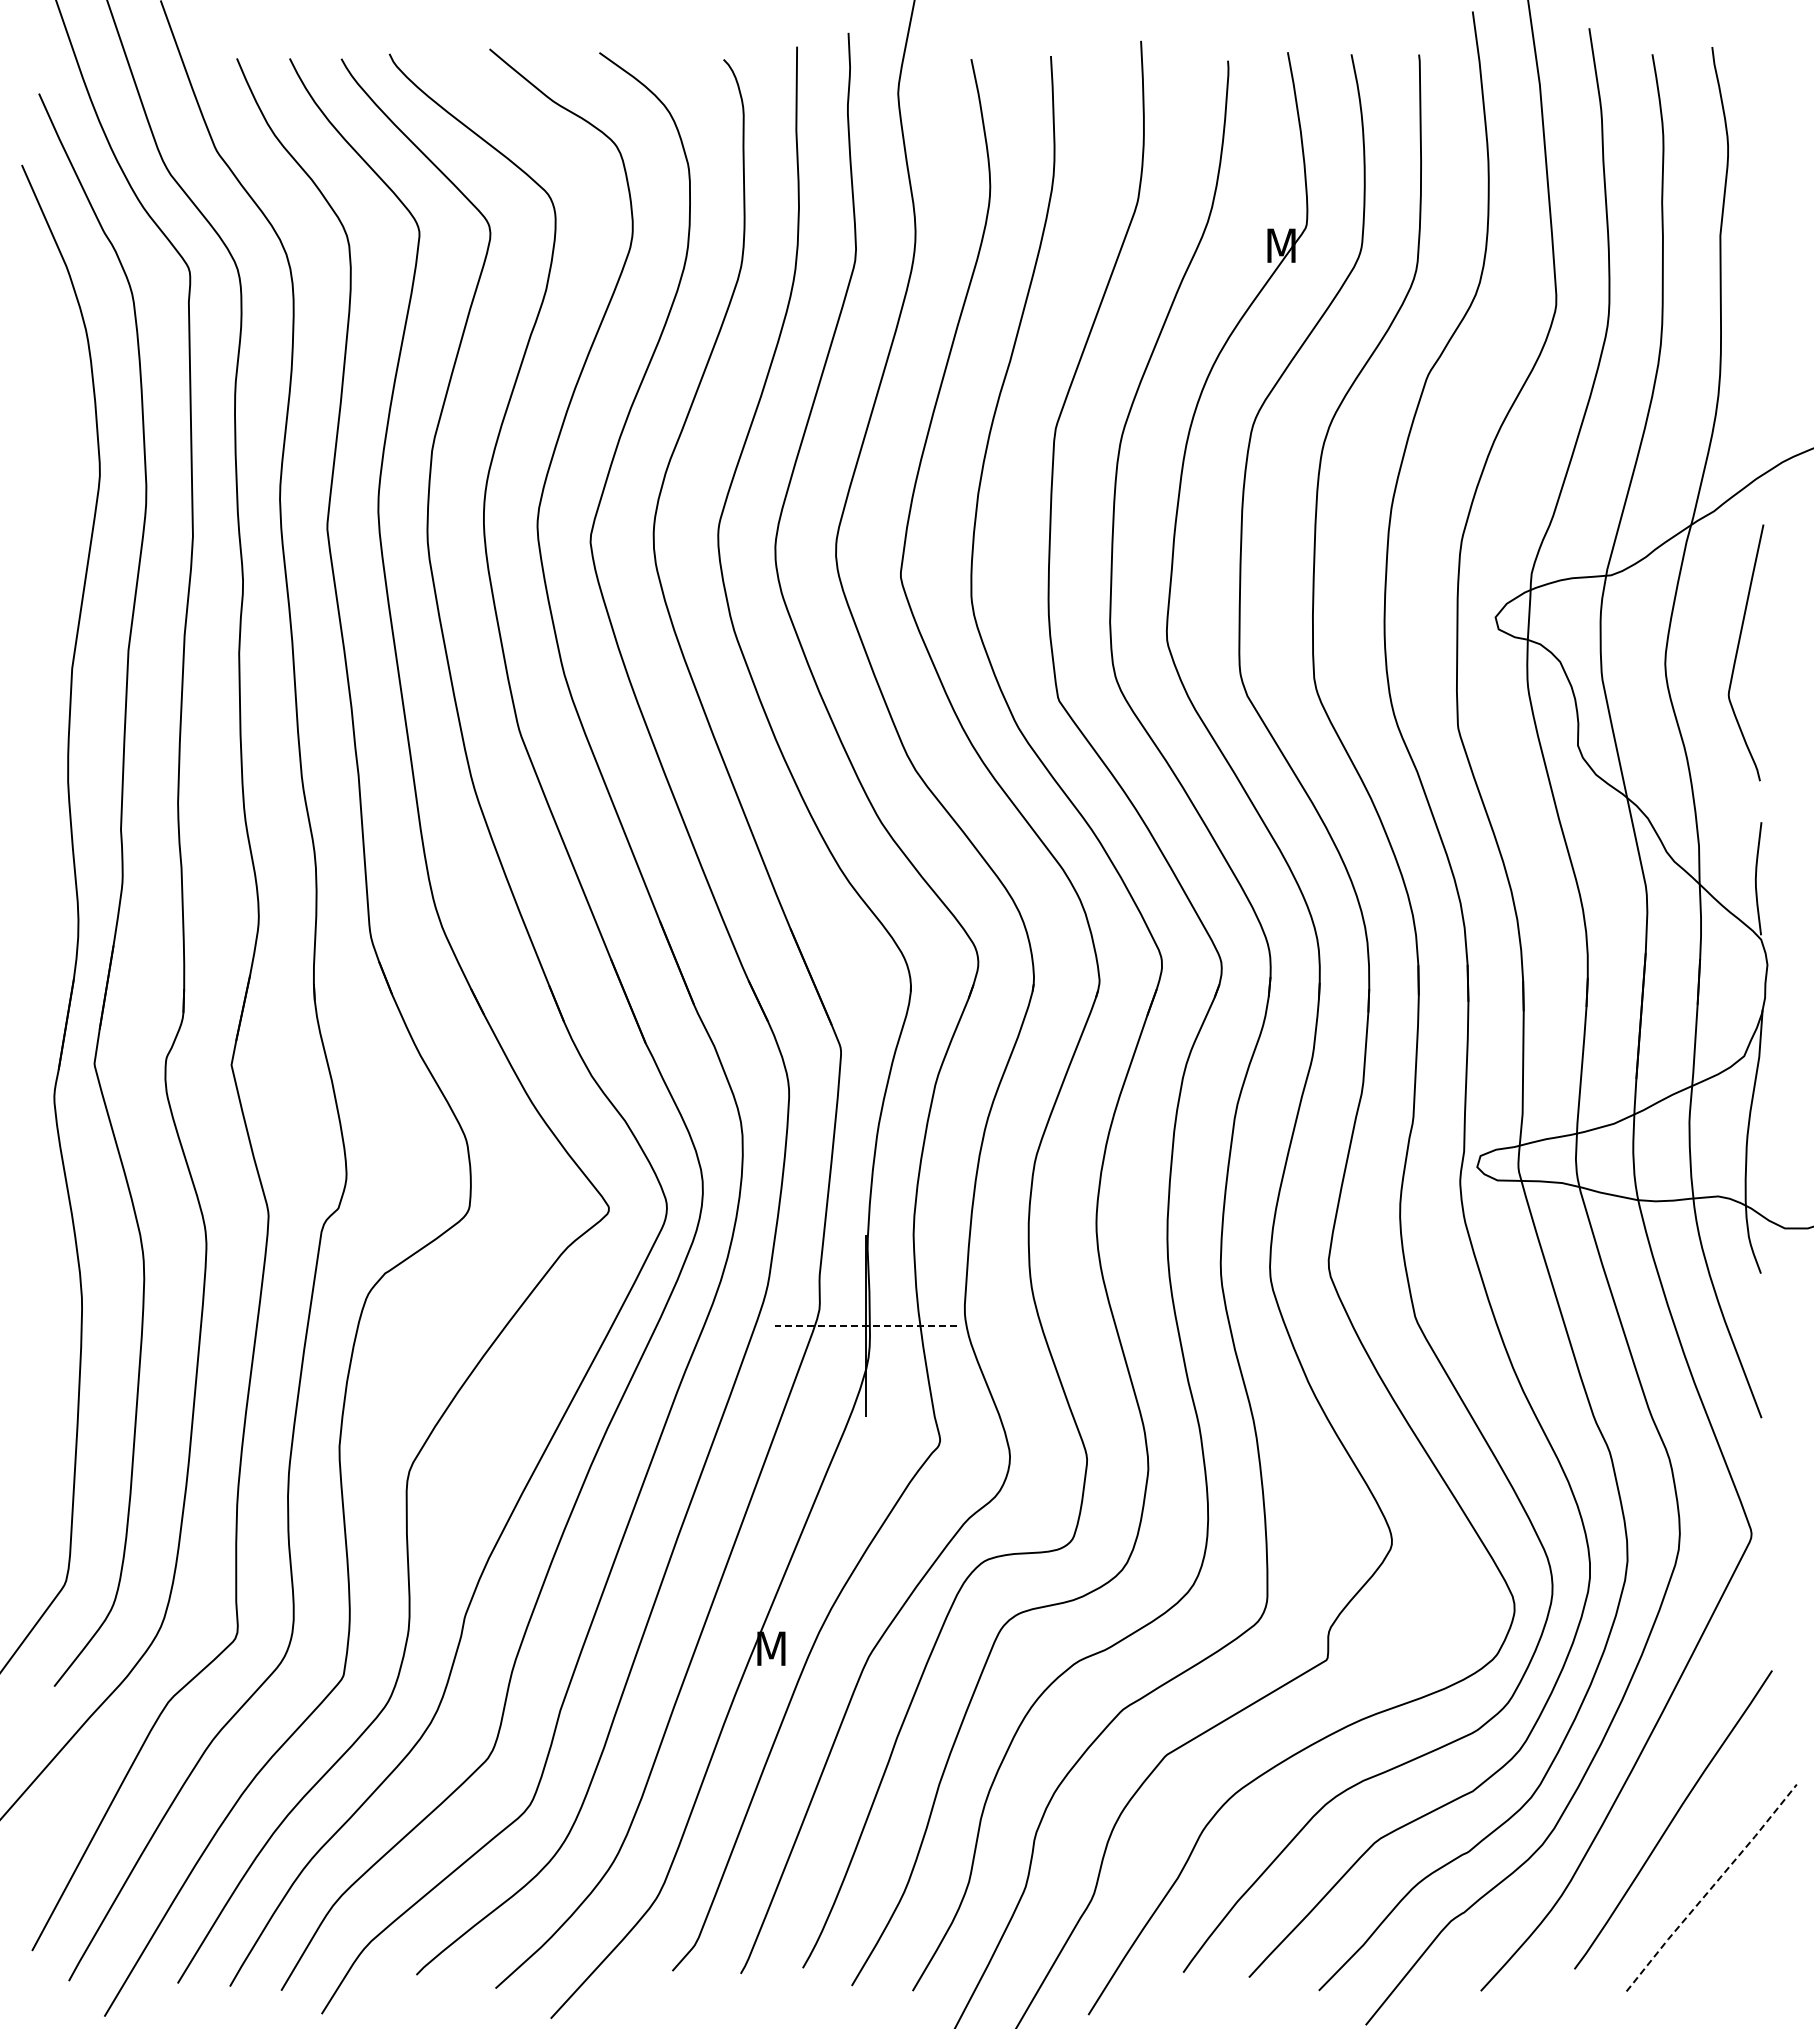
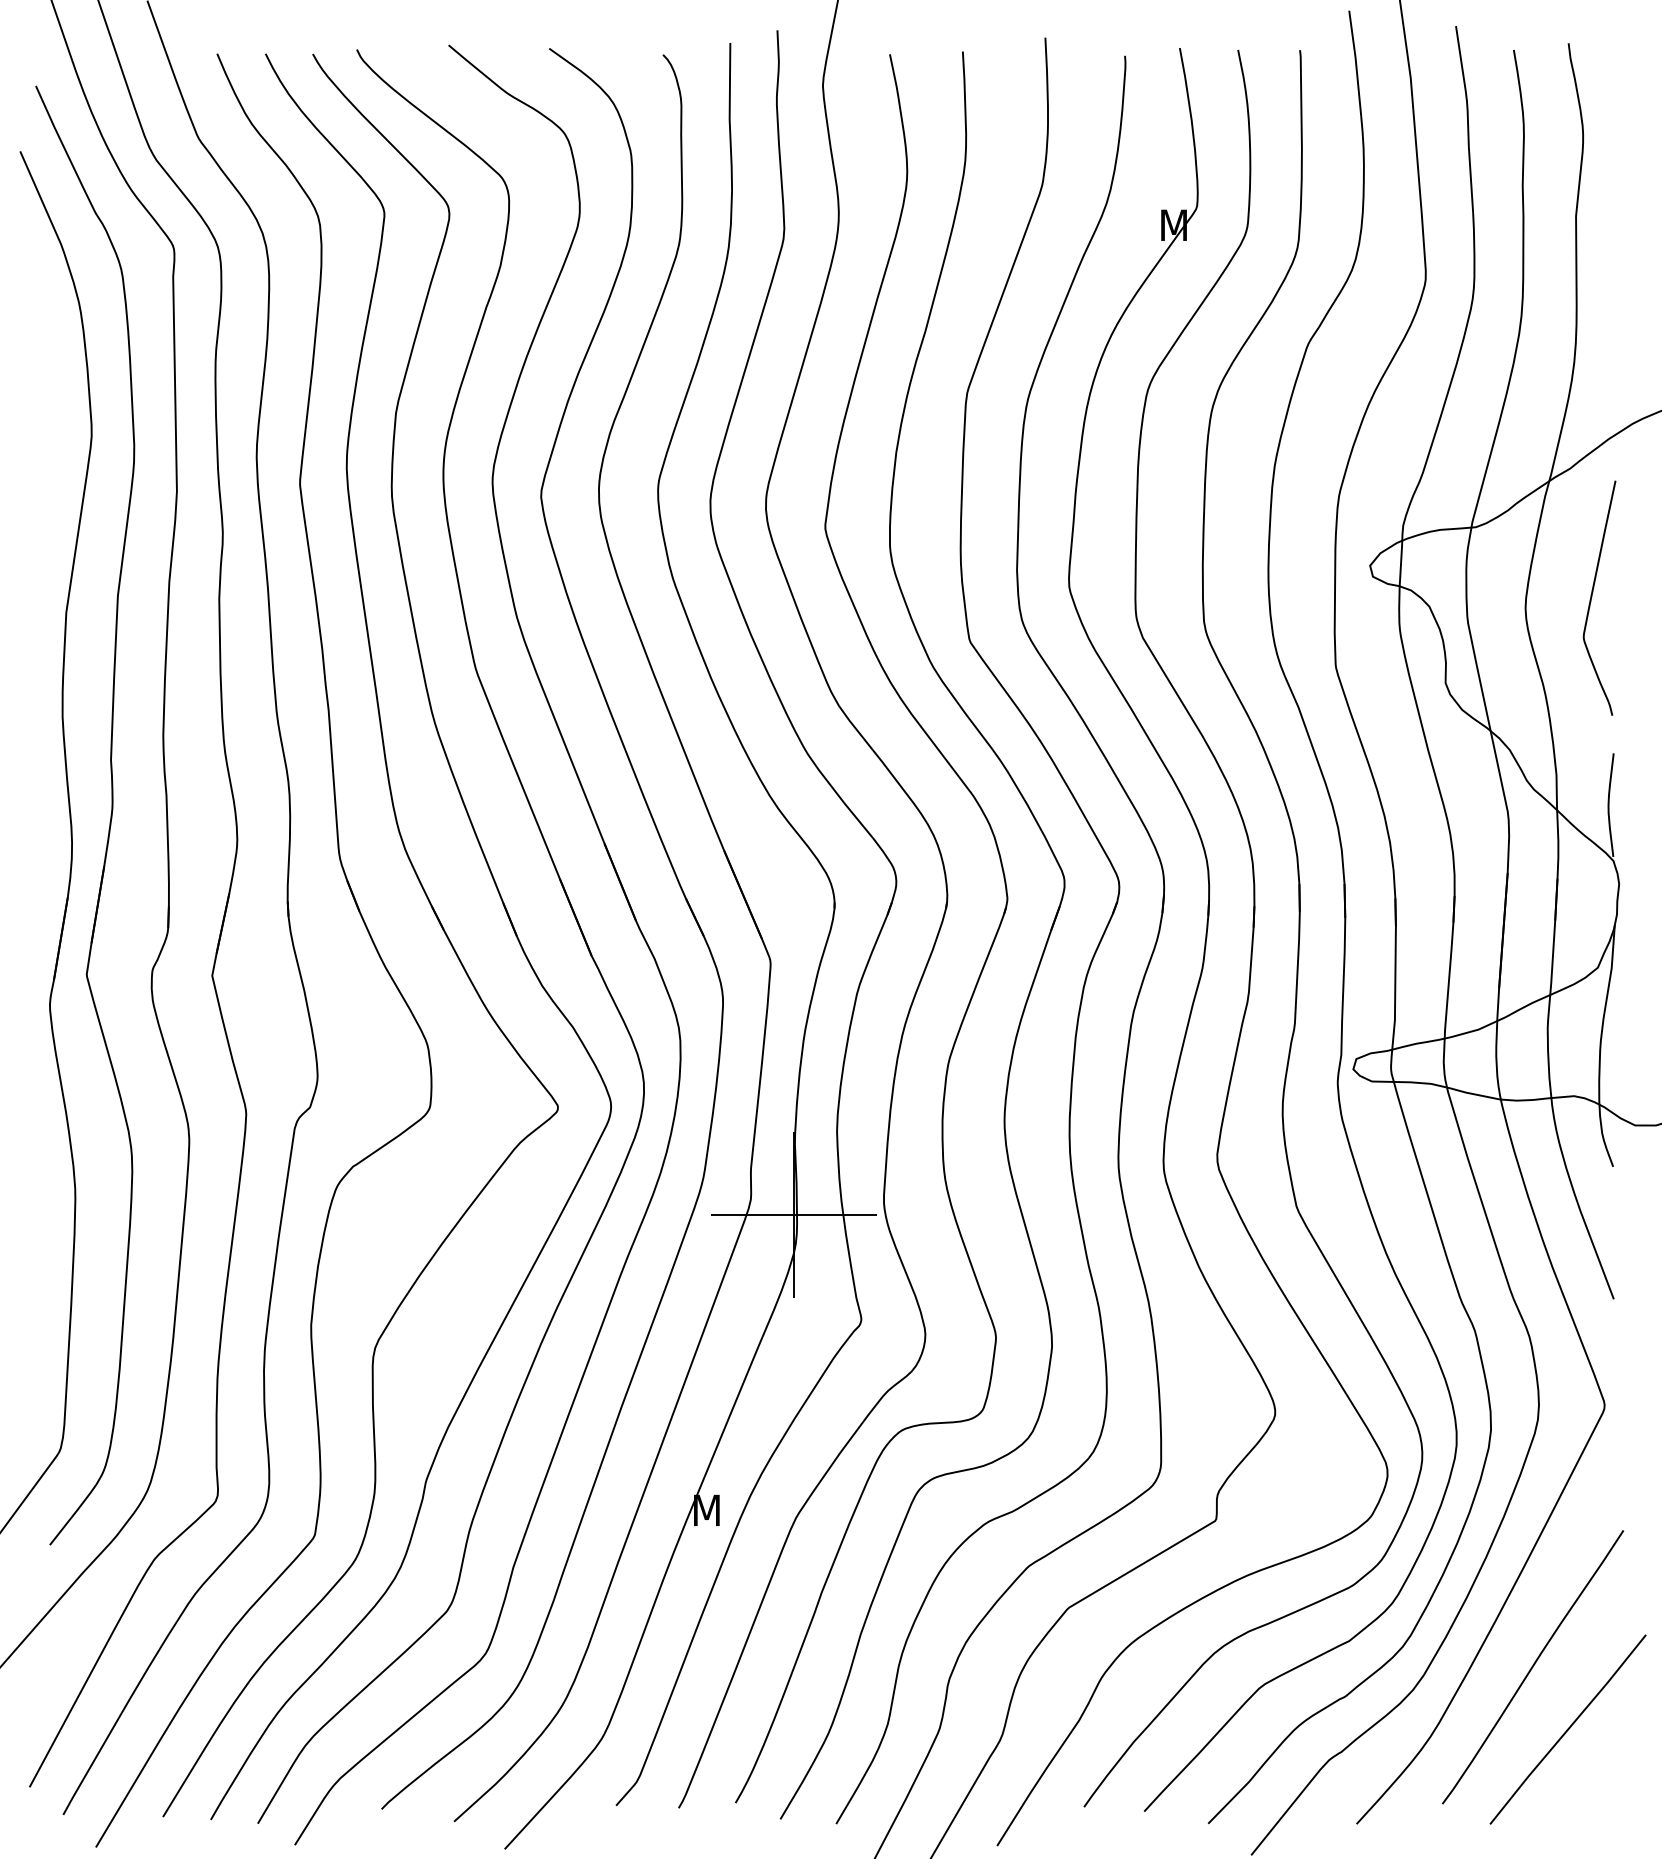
line: (866, 1326) -> (793, 1215), dashed -> solid
line: (1711, 1887) -> (1567, 1729), dashed -> solid

